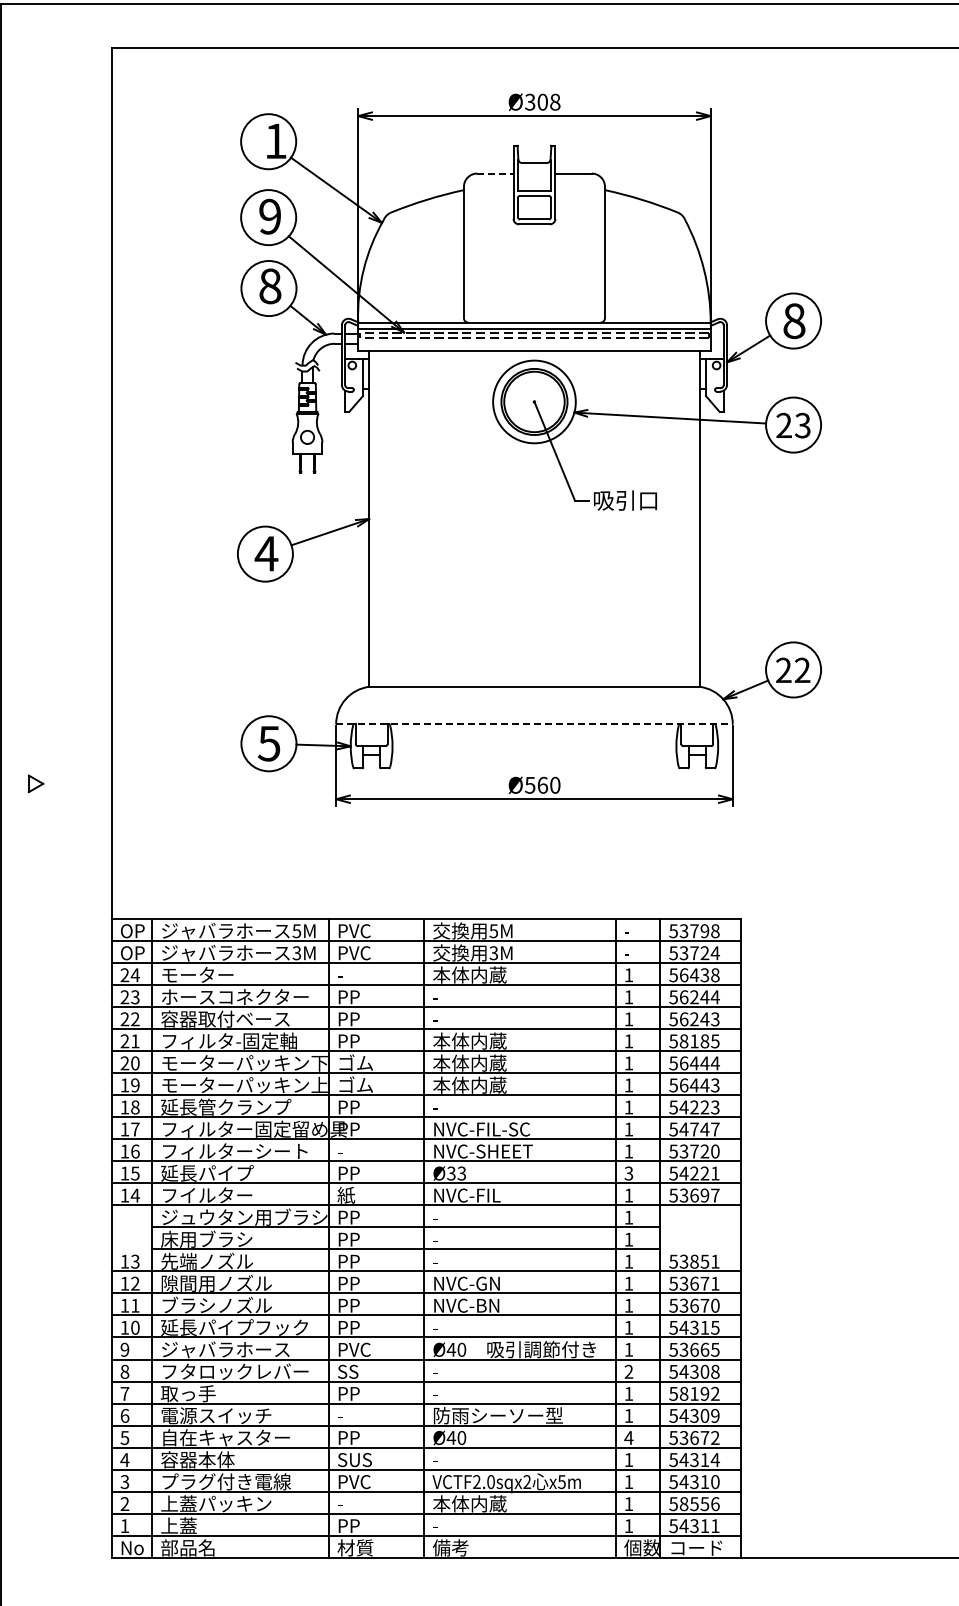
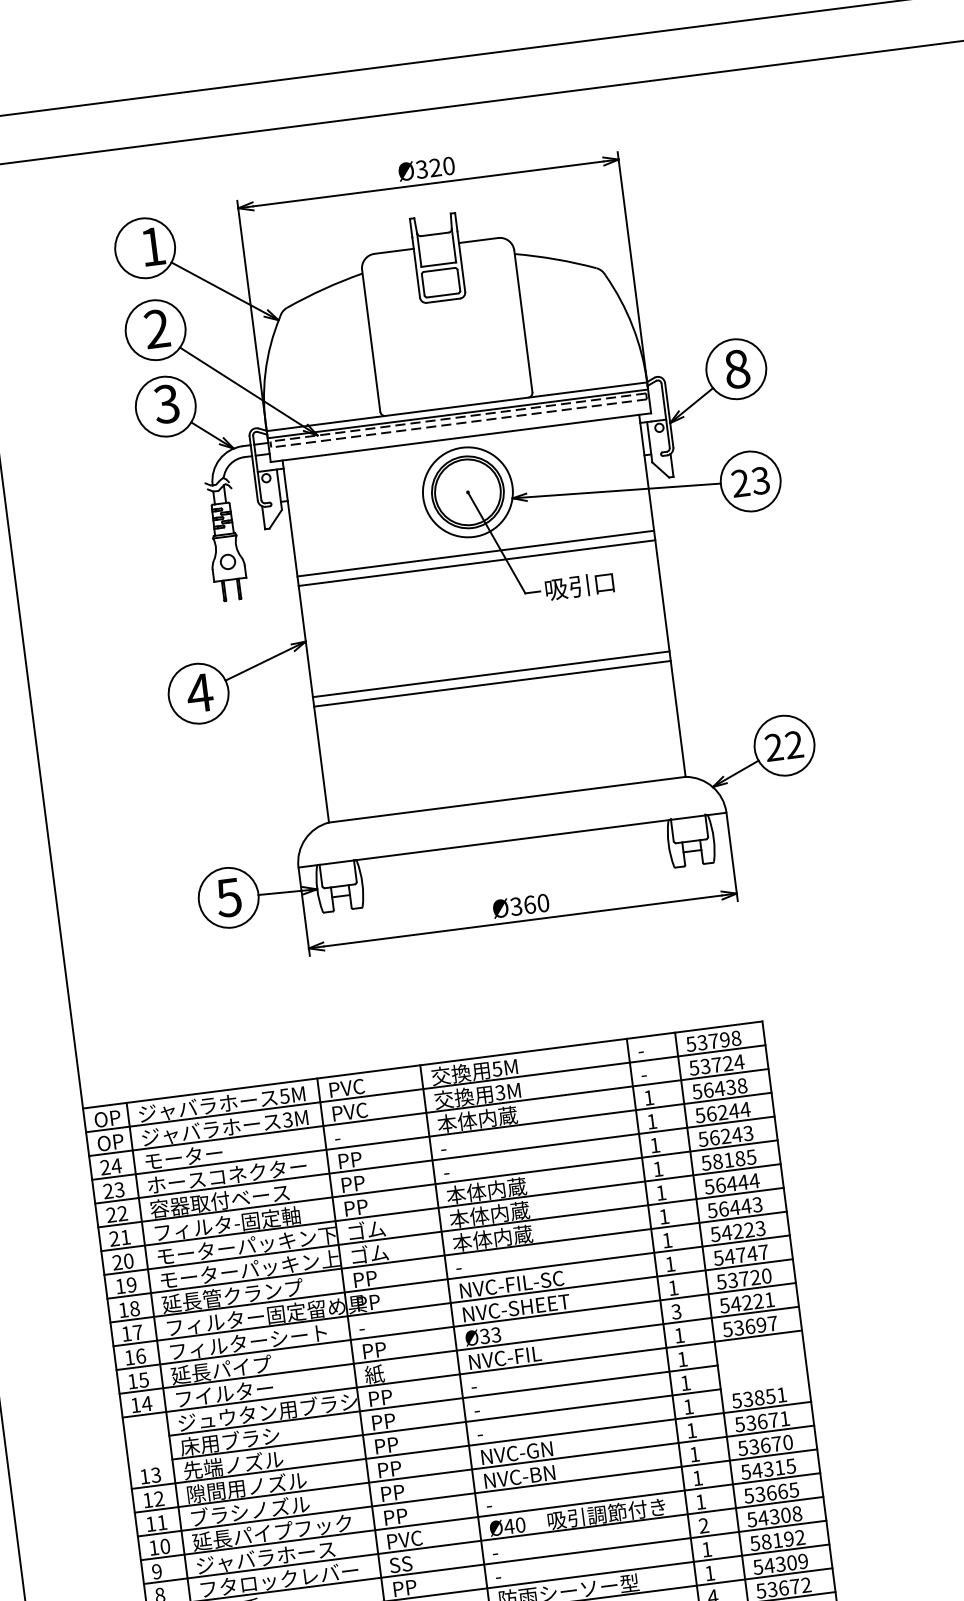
text: (548, 101) -> (441, 166), Ø308 -> Ø320
line: (495, 173) -> (394, 251), dashed -> solid
text: (270, 216) -> (157, 328), 9 -> 2
text: (270, 286) -> (167, 404), 8 -> 3
line: (534, 458) -> (475, 553), added
line: (534, 467) -> (477, 563), added
line: (534, 570) -> (491, 674), added
line: (534, 579) -> (492, 683), added
line: (534, 724) -> (512, 840), dashed -> solid
text: (530, 784) -> (516, 905), Ø560 -> Ø360

